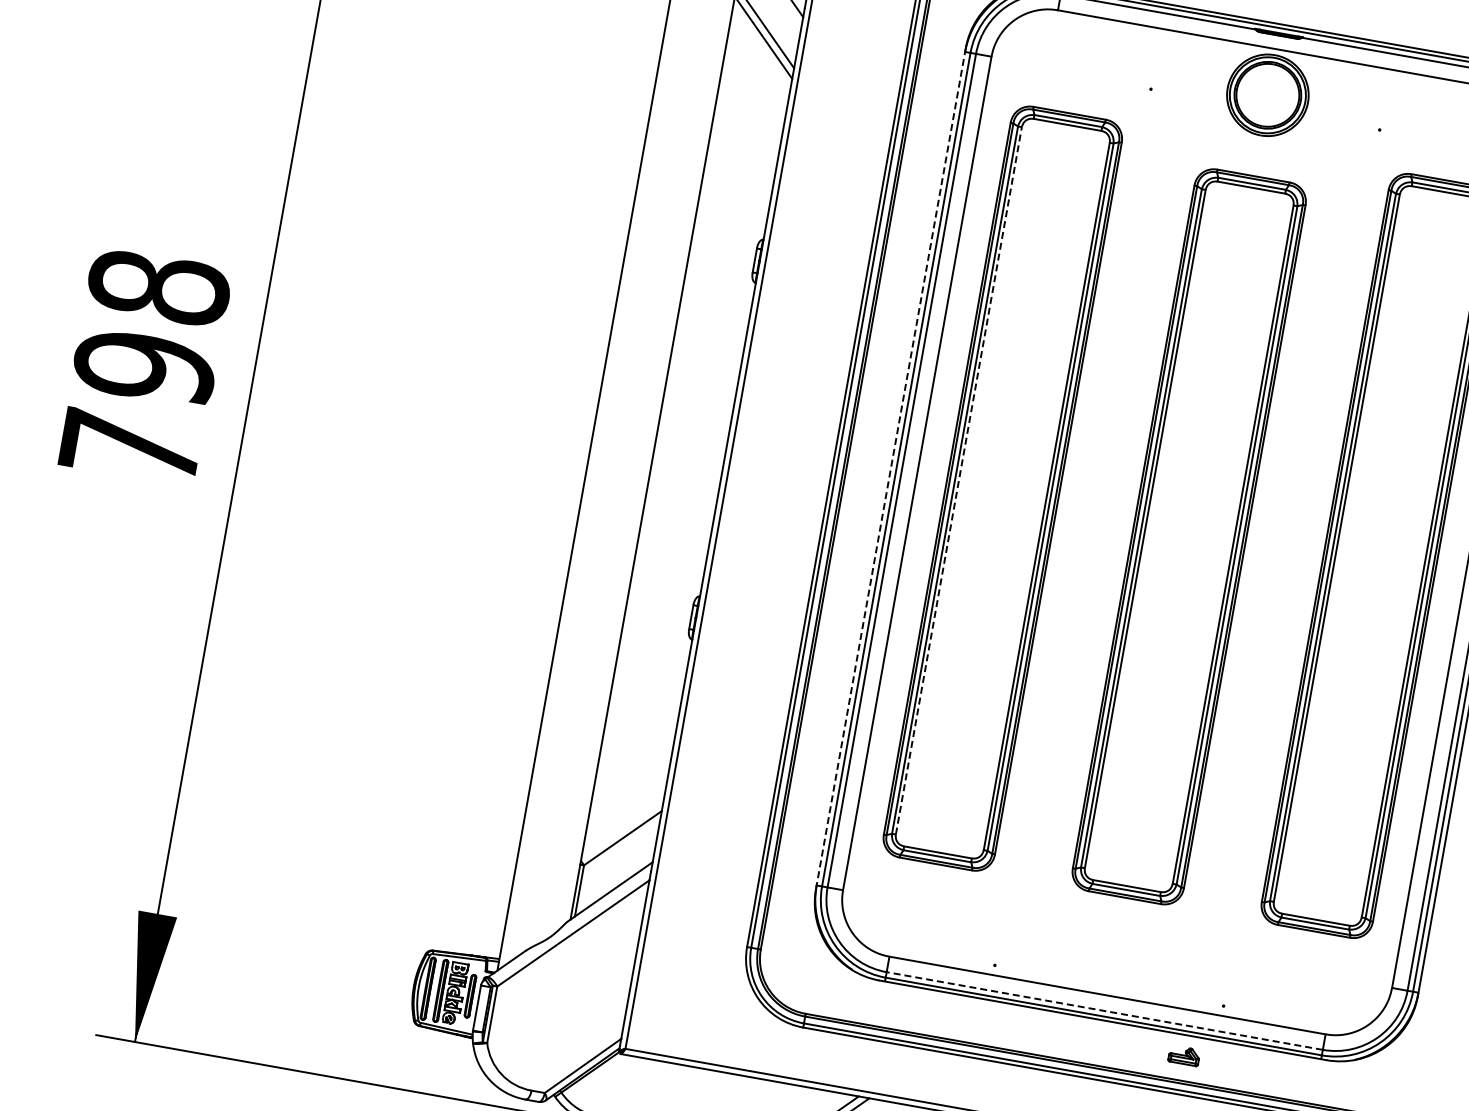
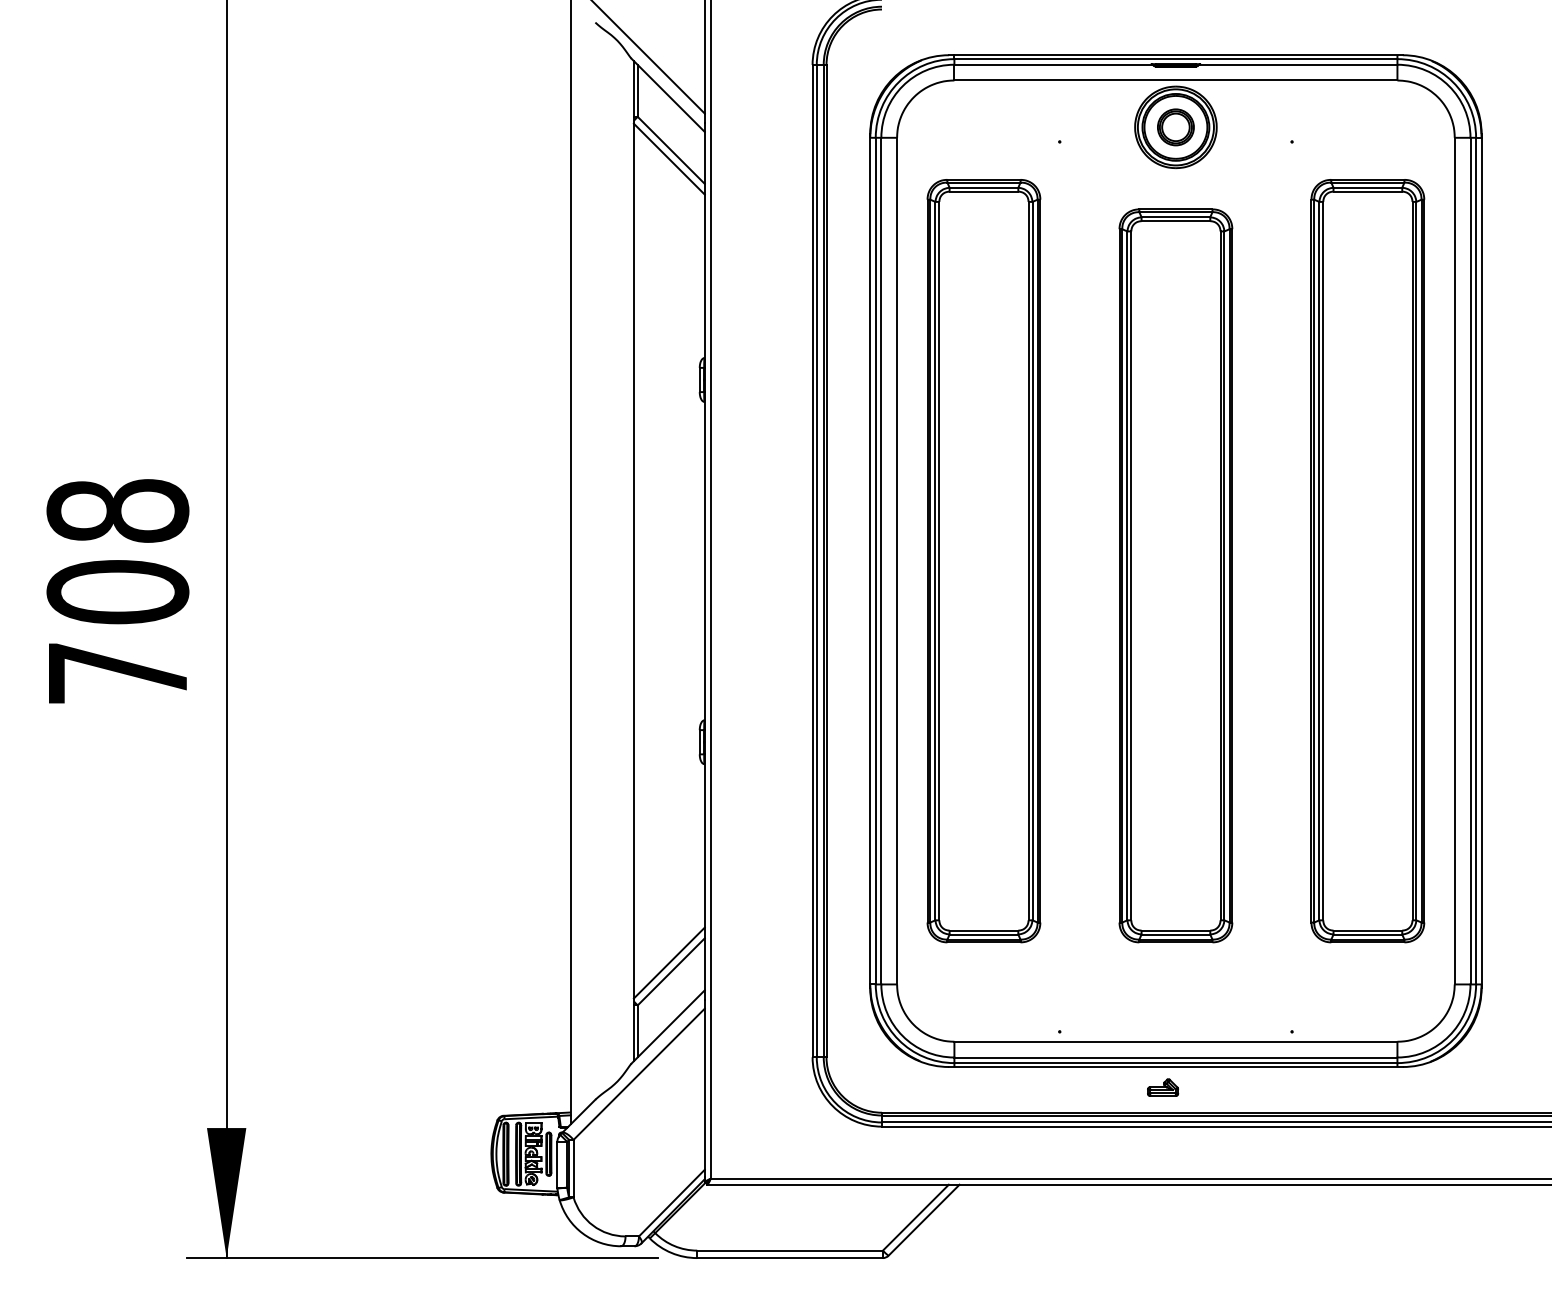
part: (1267, 95) -> (1175, 127), added
text: (144, 367) -> (117, 592), 798 -> 708
line: (891, 469) -> (870, 561), dashed -> solid
line: (959, 480) -> (939, 560), dashed -> solid
line: (621, 828) -> (668, 962), added
line: (1104, 1010) -> (1175, 1057), dashed -> solid
part: (1184, 1055) -> (1163, 1087), moved

